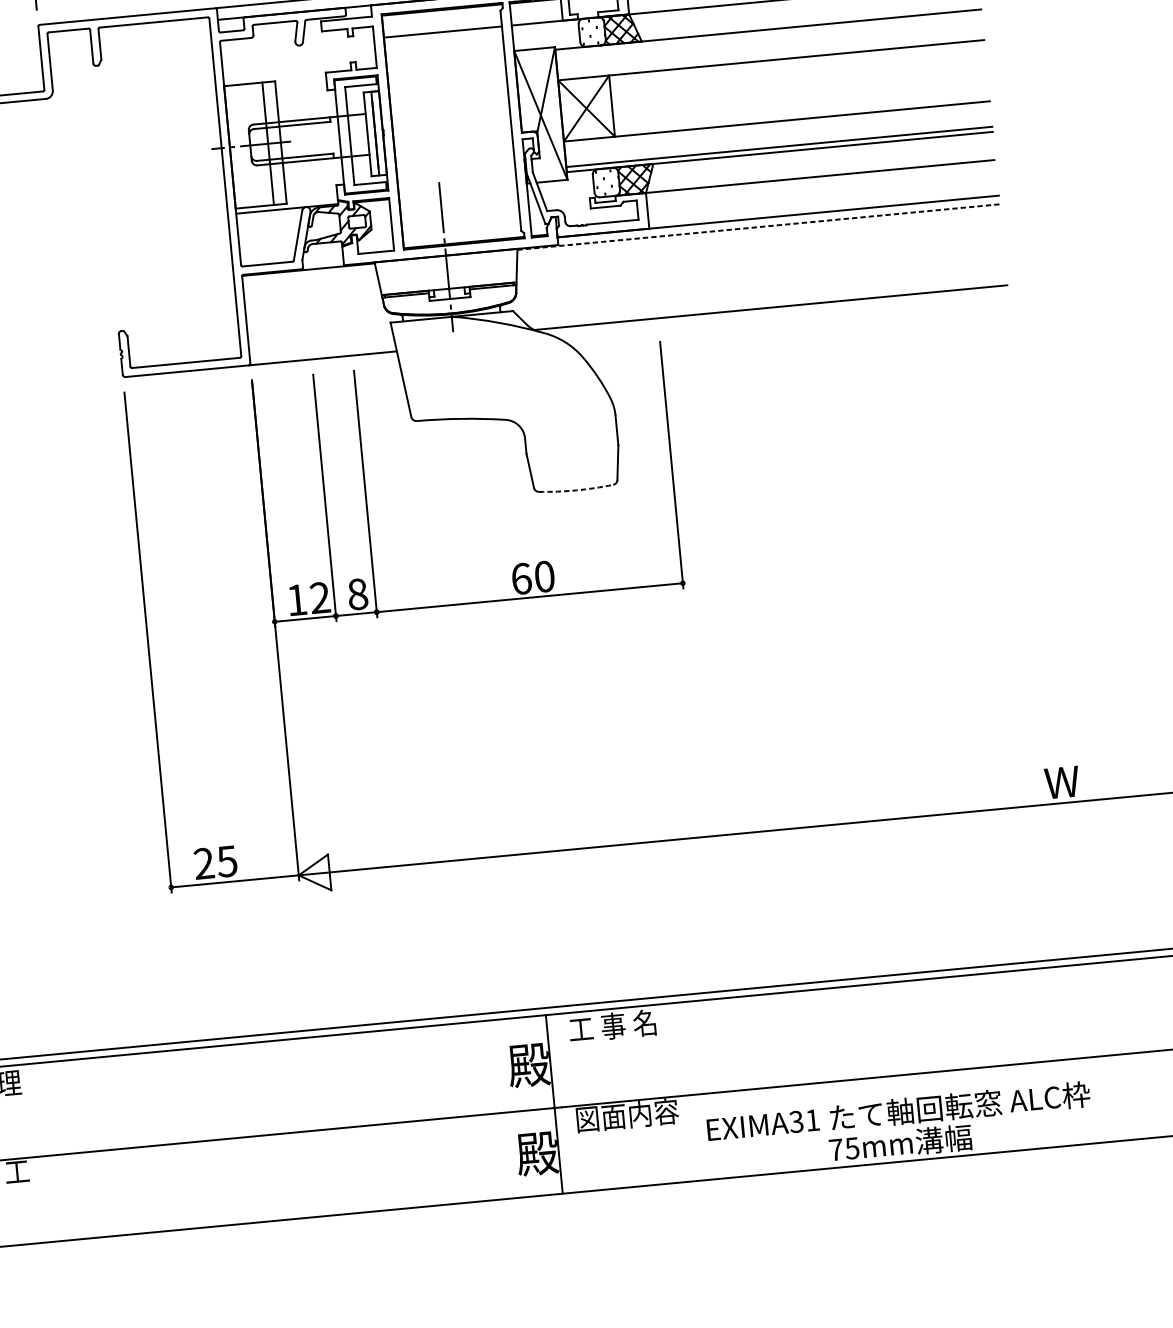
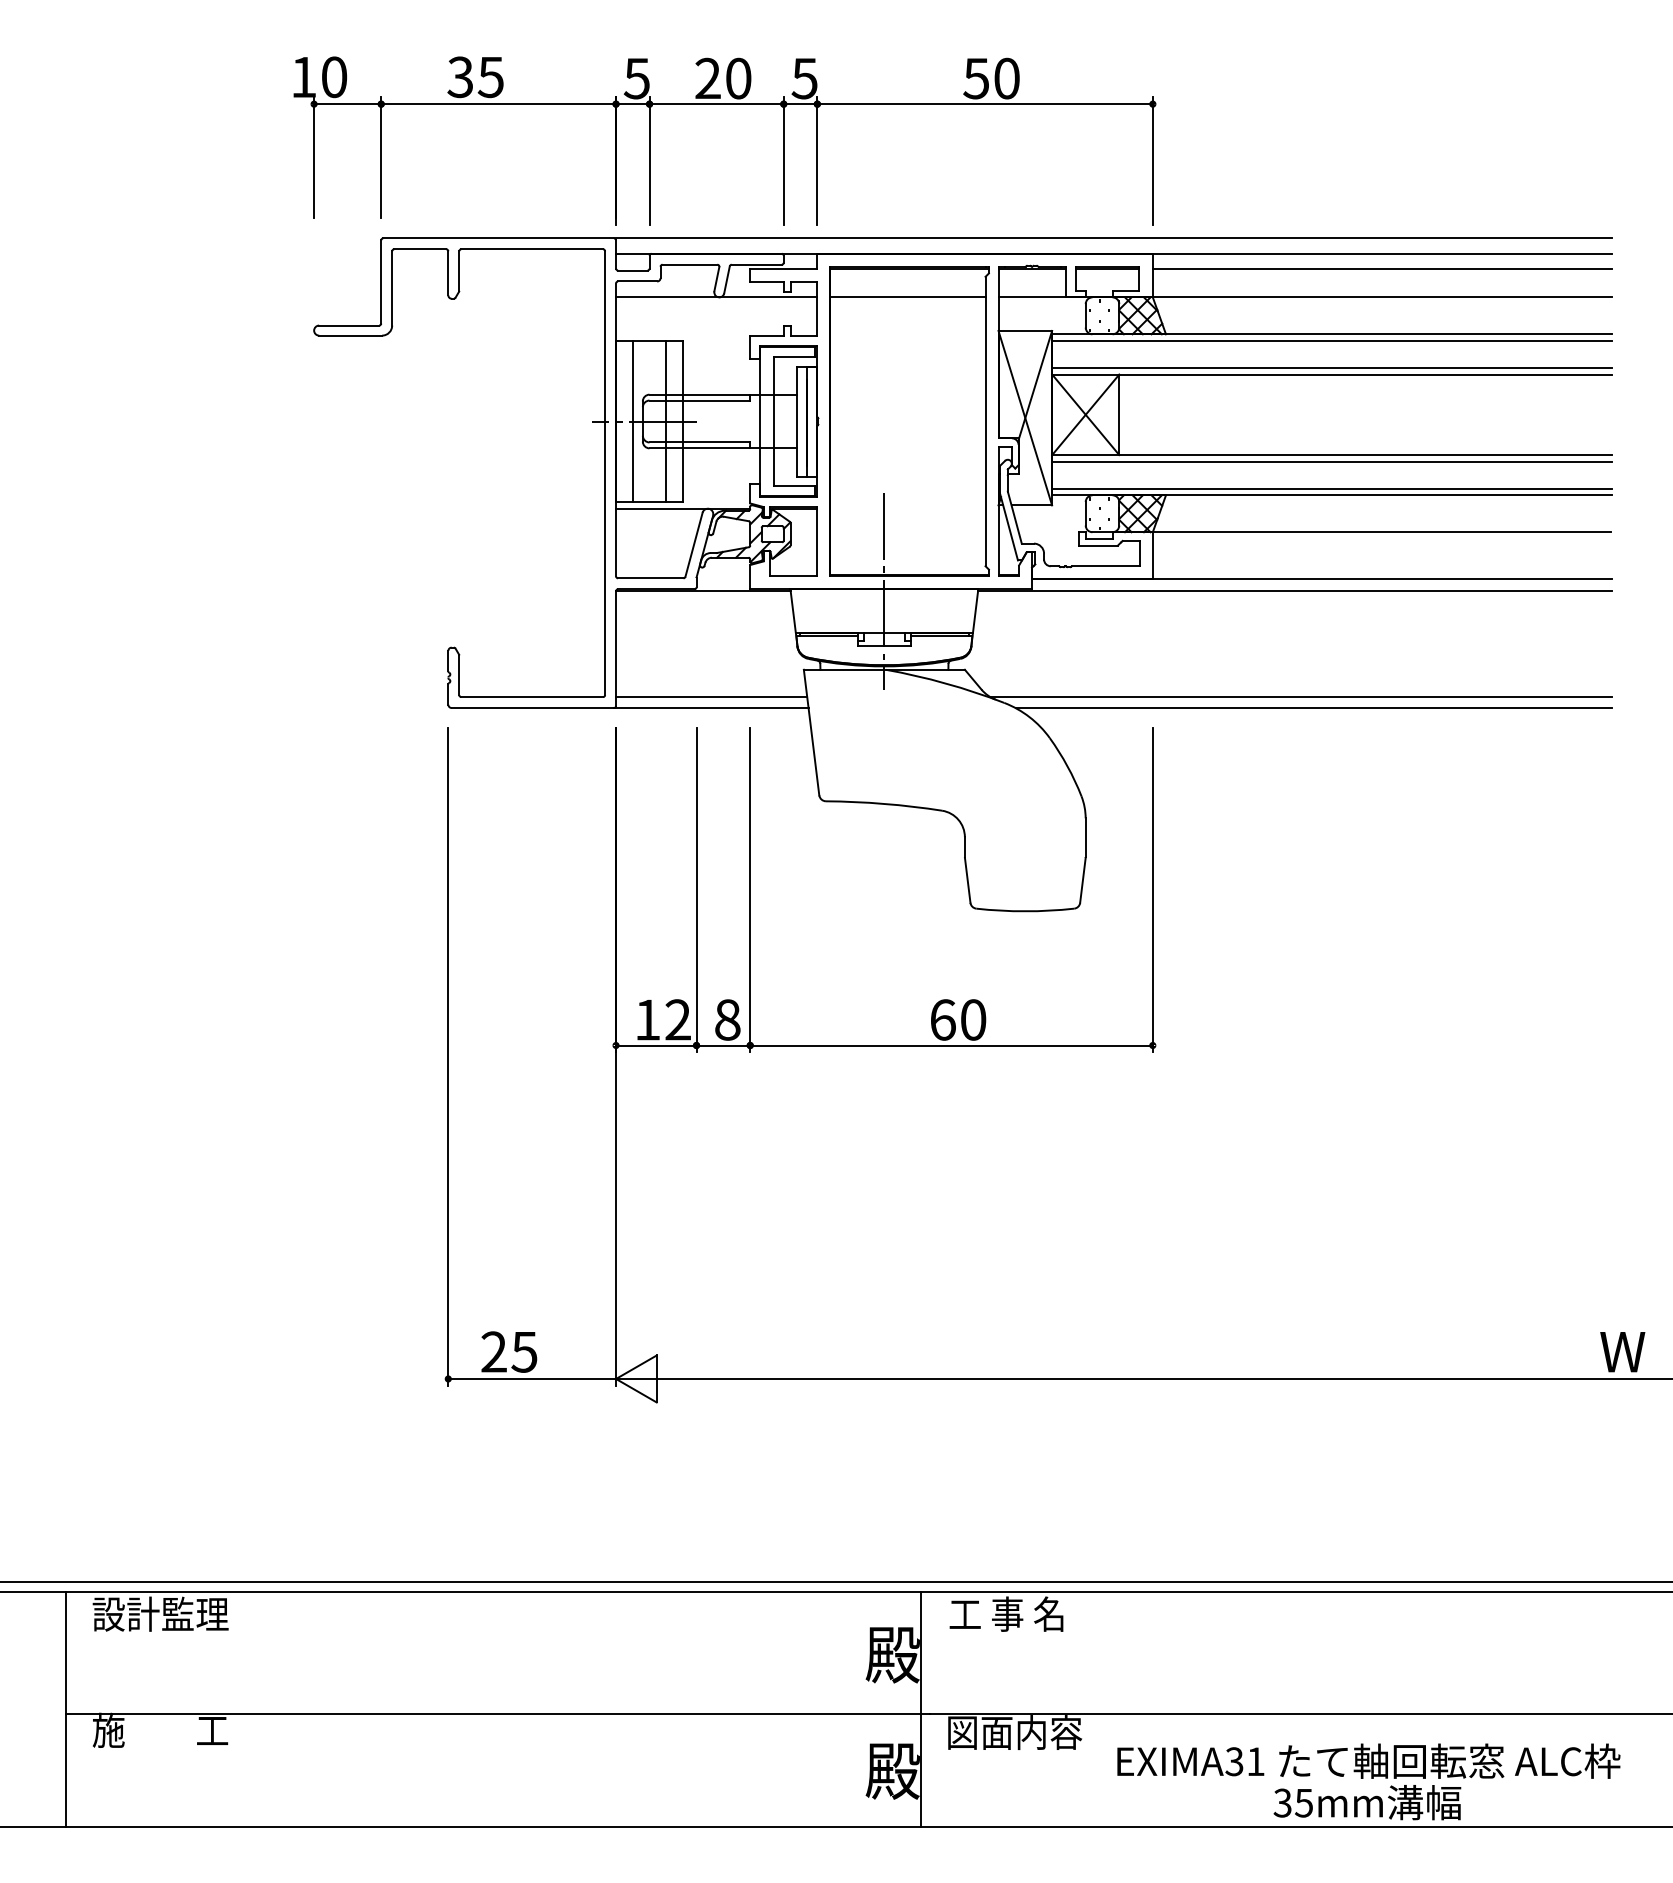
line: (768, 35) -> (1332, 341), added
line: (297, 45) -> (716, 297), added
line: (770, 54) -> (1332, 367), added
line: (777, 126) -> (1332, 461), added
line: (242, 146) -> (632, 421), added
line: (758, 227) -> (1295, 590), dashed -> solid
line: (780, 315) -> (1313, 708), added
line: (322, 350) -> (711, 697), added
arc: (576, 490) -> (1025, 911), dashed -> solid
text: (835, 1149) -> (1282, 1802), 75mm -> 35mm

